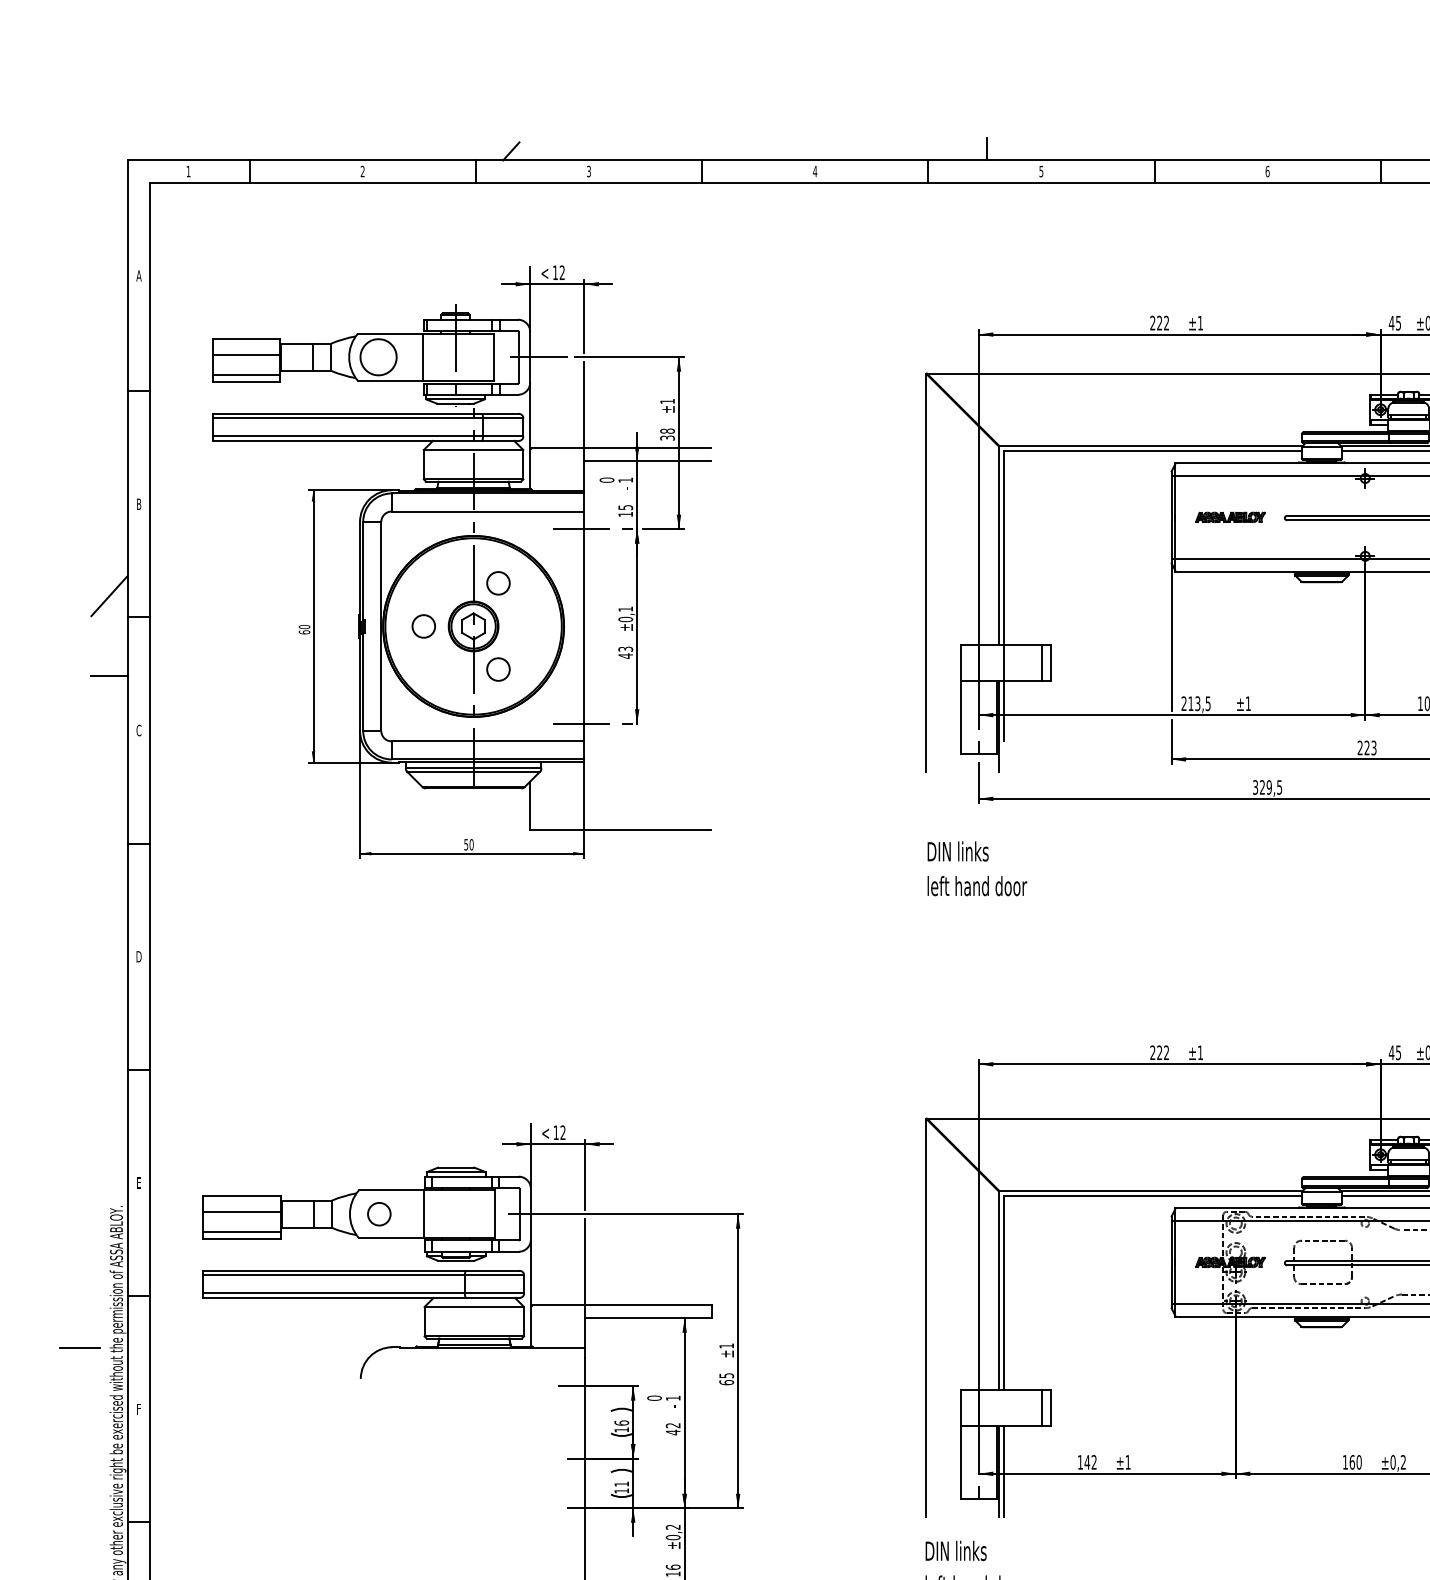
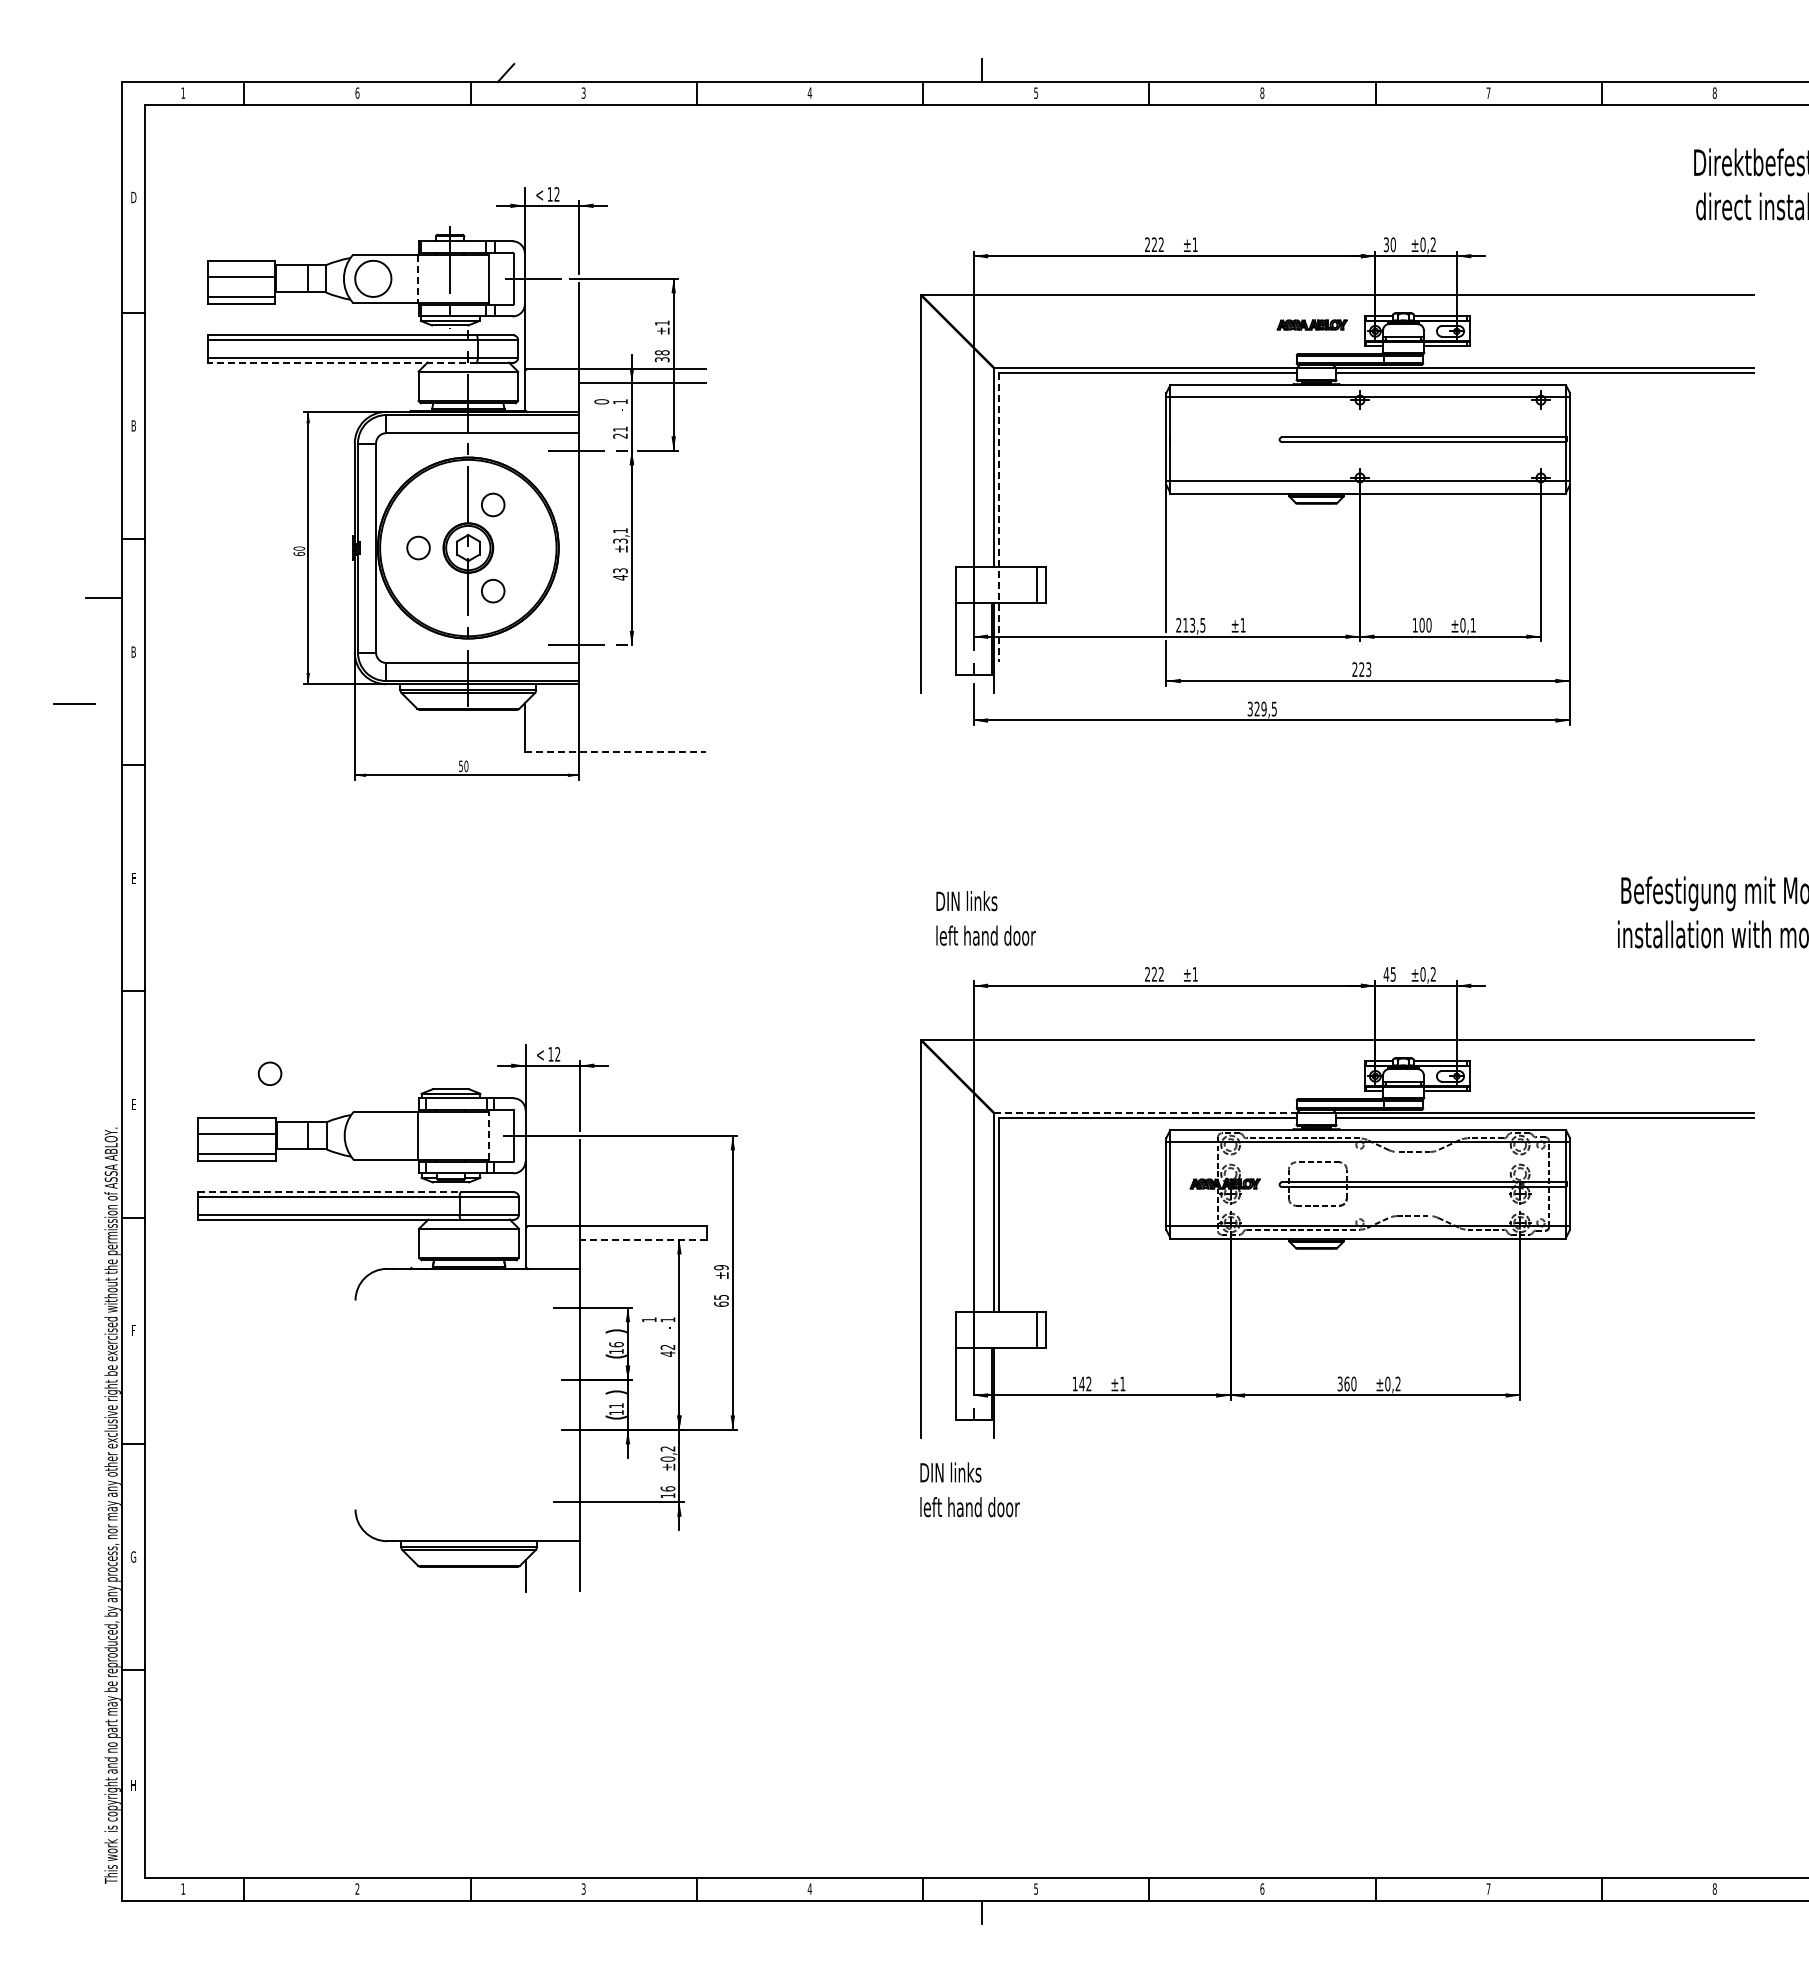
text: (362, 170) -> (357, 92), 2 -> 6
text: (1267, 170) -> (1262, 92), 6 -> 8
text: (138, 275) -> (133, 197), A -> D
text: (1394, 322) -> (1389, 244), 45 -> 30
line: (422, 356) -> (417, 278), solid -> dashed
line: (346, 440) -> (341, 362), solid -> dashed
text: (625, 510) -> (620, 432), 15 -> 21
part: (1229, 516) -> (1311, 324), moved
line: (109, 595) -> (104, 517), removed
line: (1003, 595) -> (998, 517), solid -> dashed
text: (625, 618) -> (620, 540), ±0,1 -> ±3,1
text: (138, 729) -> (133, 651), C -> B
line: (620, 830) -> (615, 752), solid -> dashed
text: (976, 868) -> (985, 918), moved
text: (138, 955) -> (133, 877), D -> E
line: (1150, 1190) -> (1145, 1112), solid -> dashed
circle: (378, 1213) -> (269, 1073), moved
line: (494, 1213) -> (489, 1135), solid -> dashed
line: (334, 1270) -> (329, 1192), solid -> dashed
line: (647, 1317) -> (642, 1239), solid -> dashed
text: (726, 1345) -> (721, 1267), ±1 -> ±9
line: (79, 1347) -> (74, 703), moved
text: (653, 1397) -> (648, 1319), 0 -> 1
text: (1344, 1461) -> (1339, 1383), 160 -> 360
line: (1003, 1470) -> (998, 1392), removed

